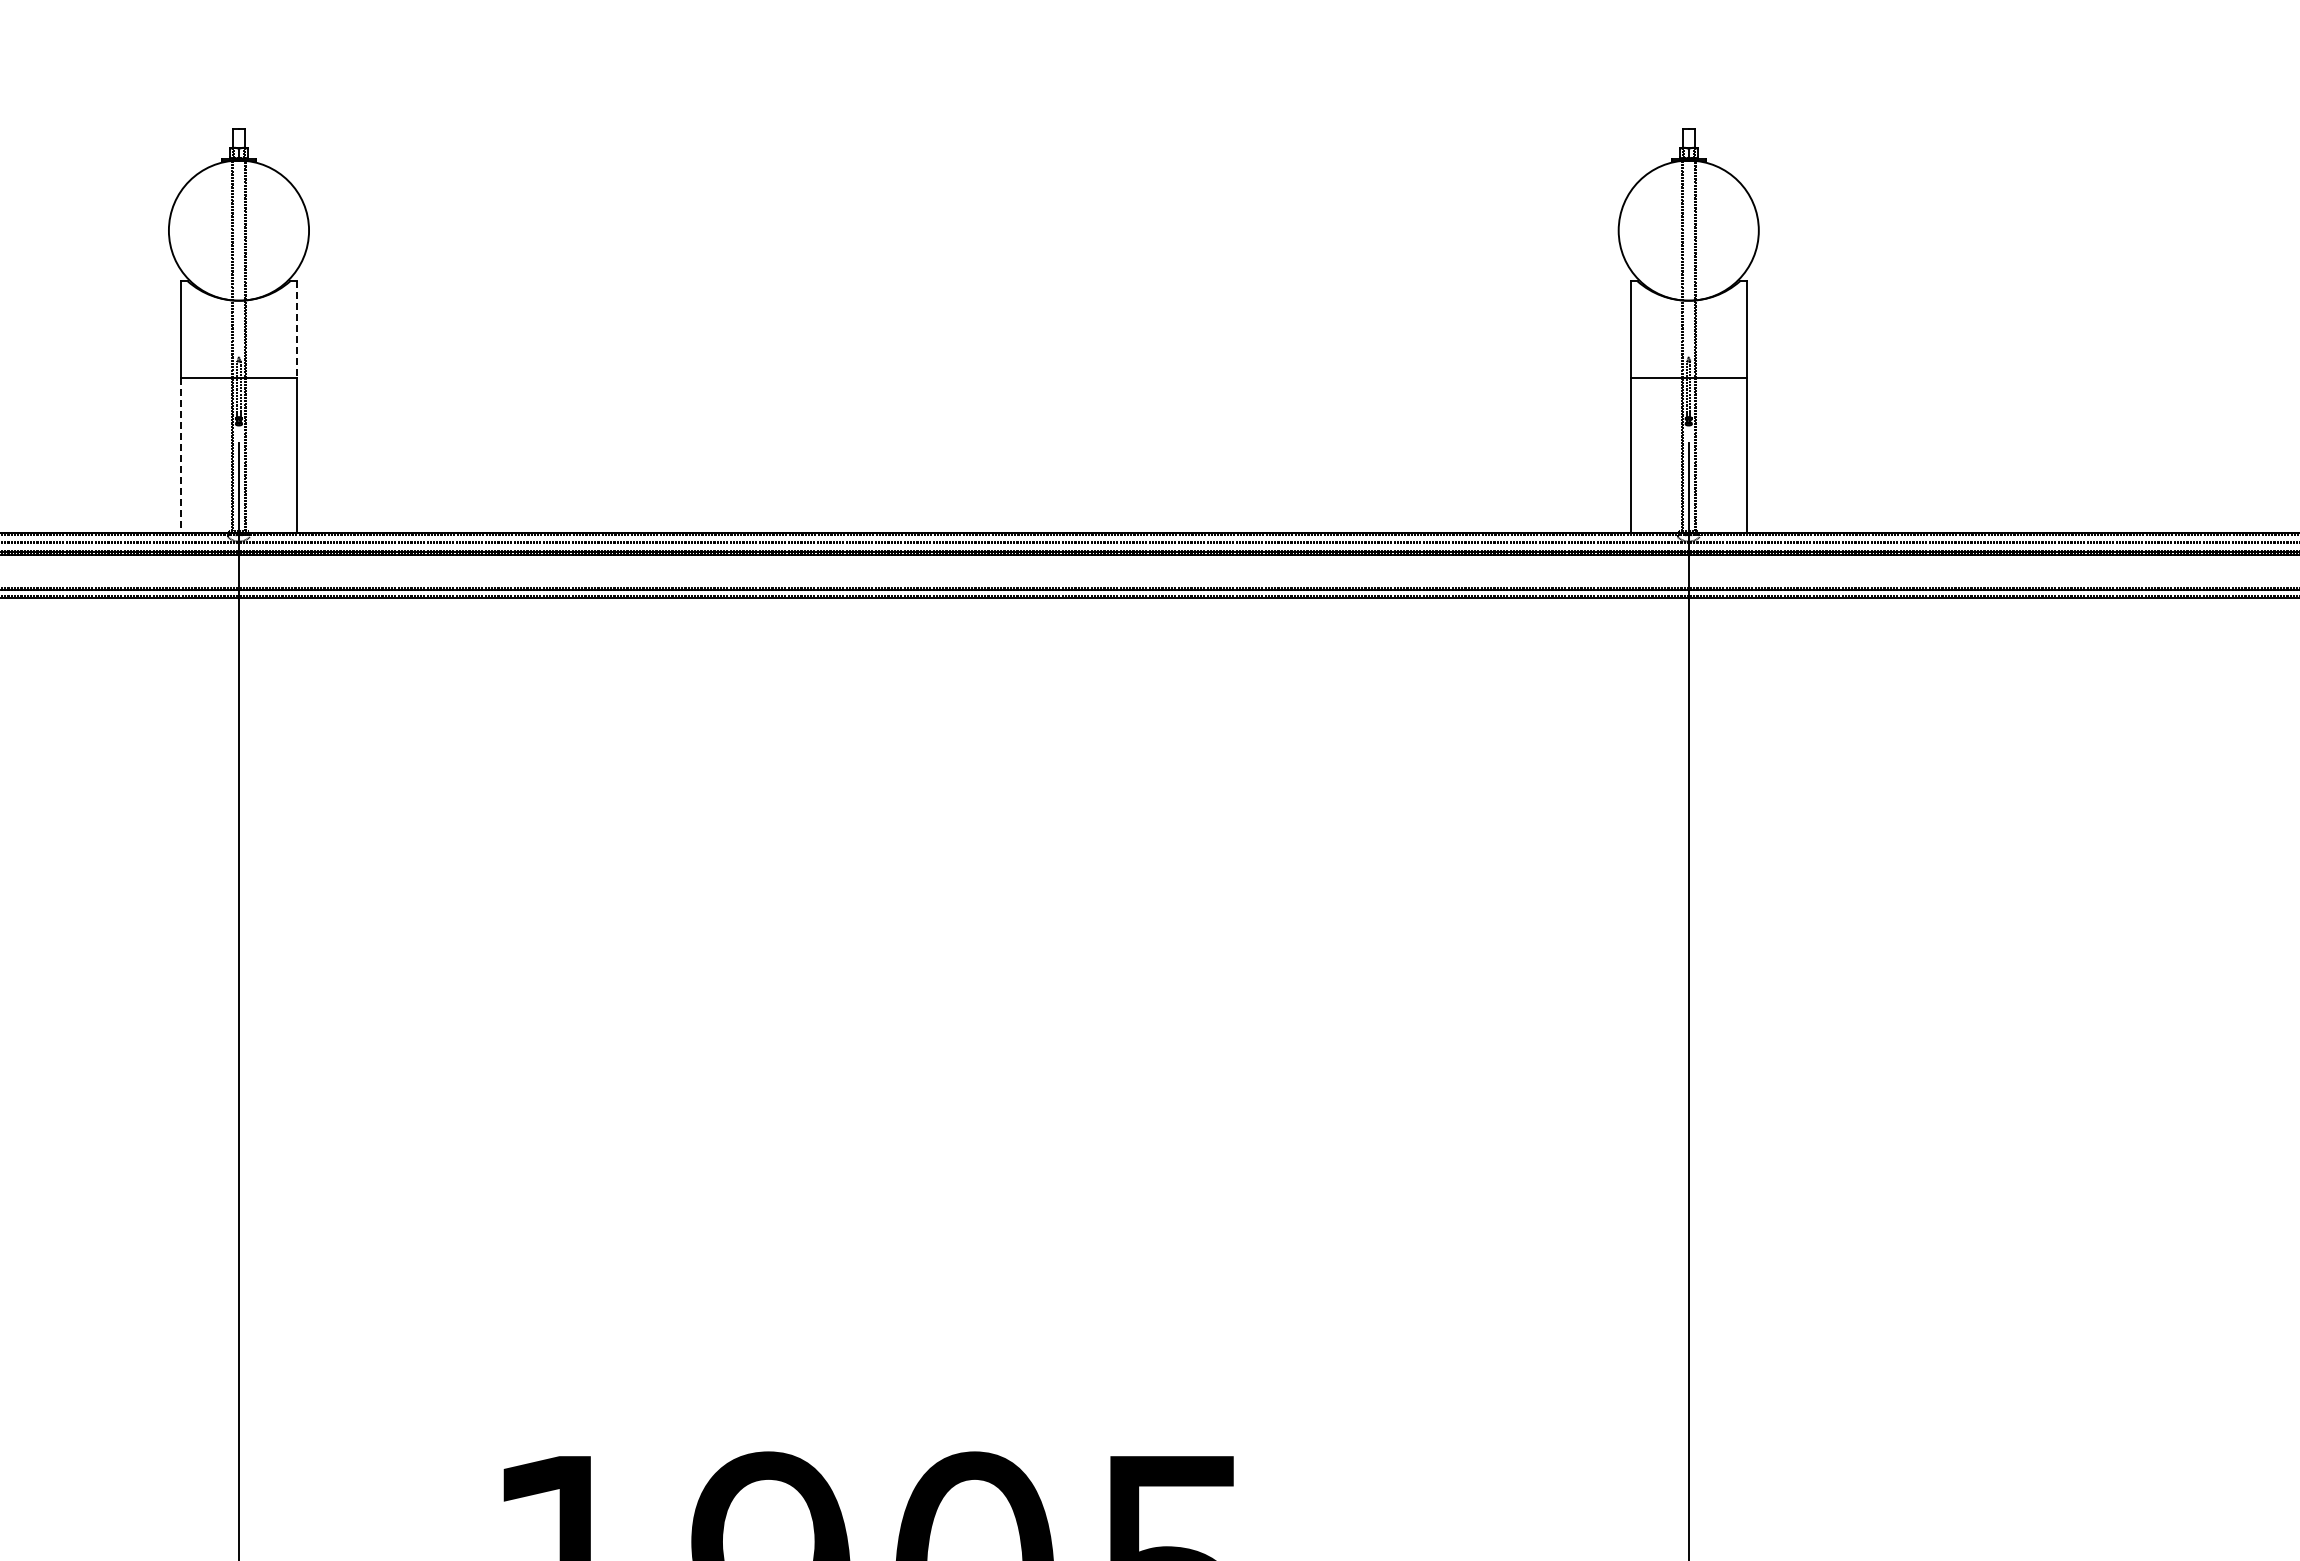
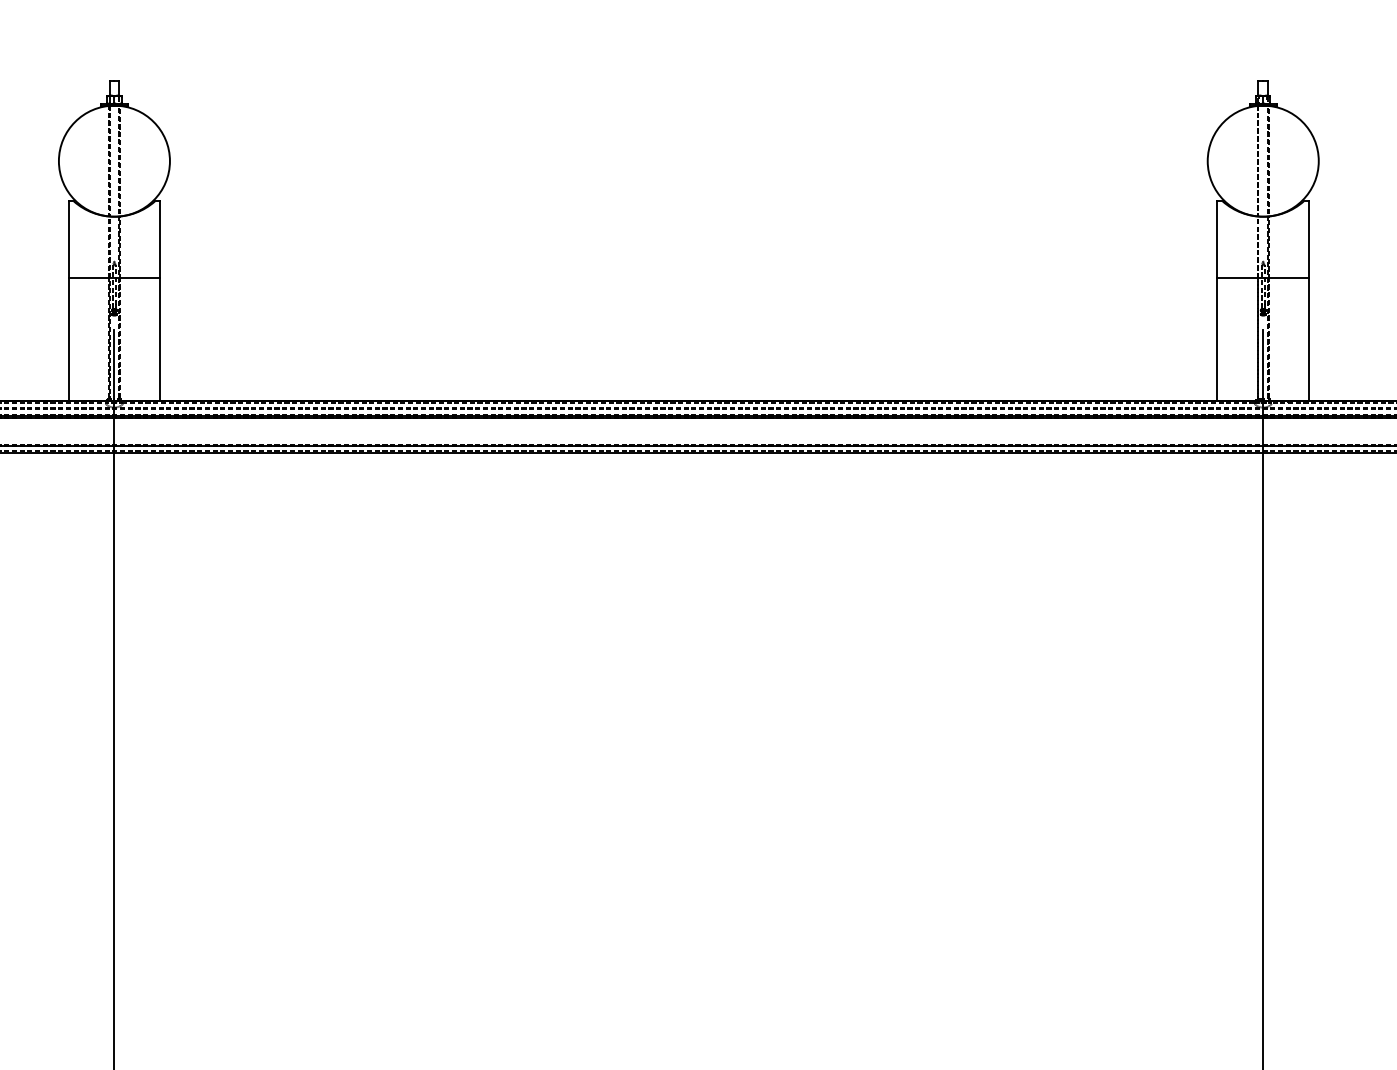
line: (296, 330) -> (160, 240), dashed -> solid
line: (180, 455) -> (68, 339), dashed -> solid

